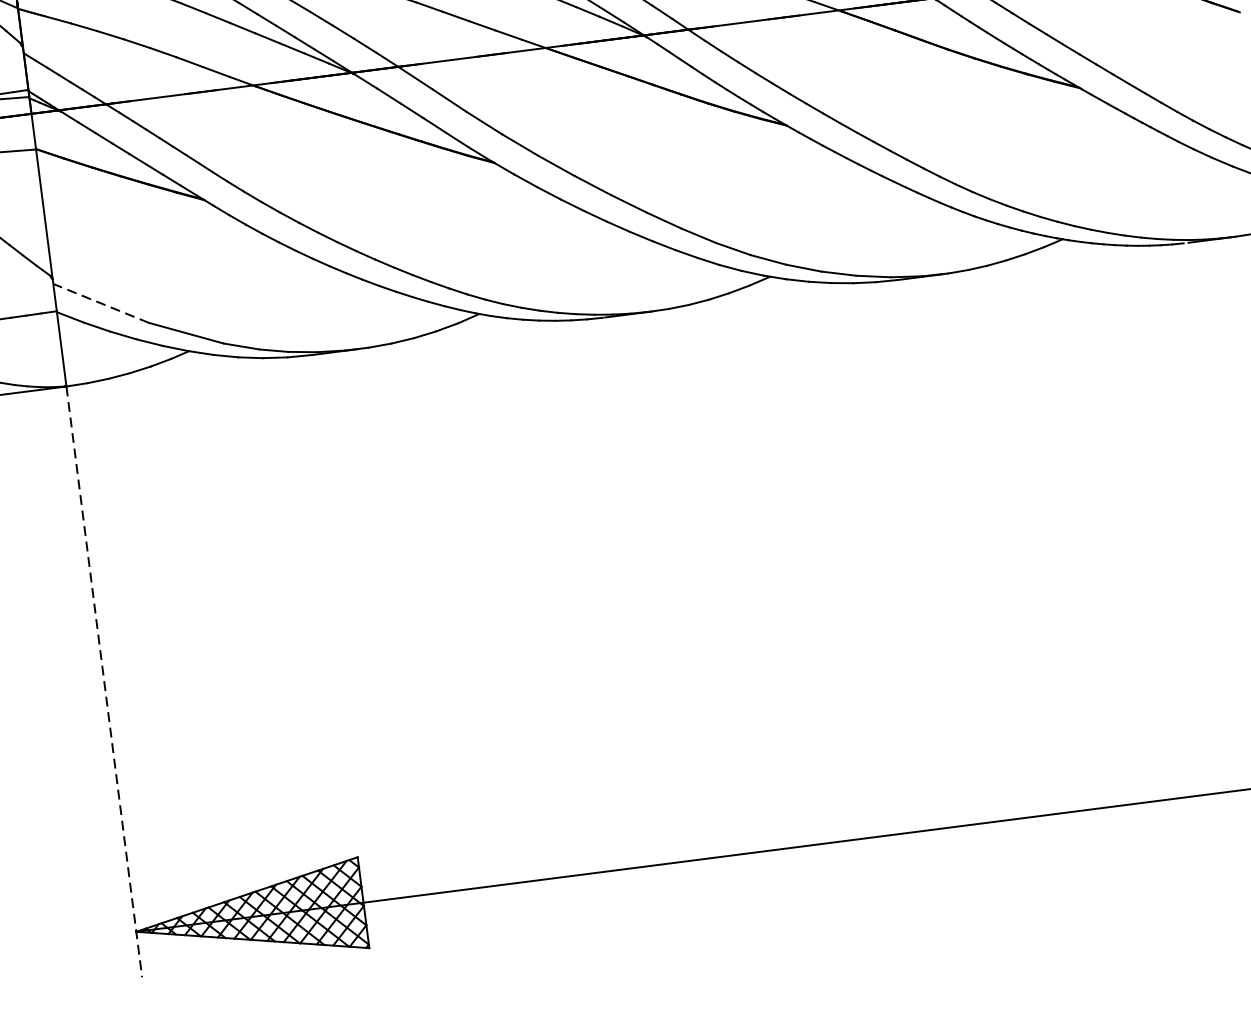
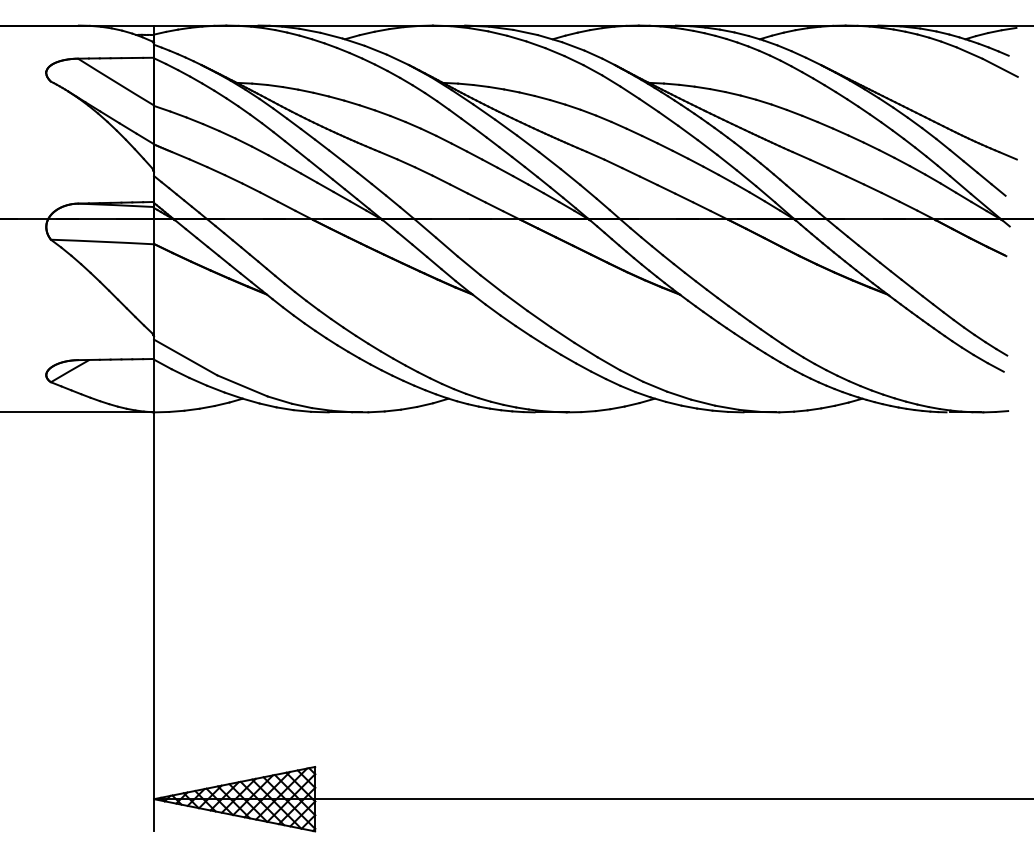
line: (100, 303) -> (185, 357), dashed -> solid
line: (104, 681) -> (154, 621), dashed -> solid

